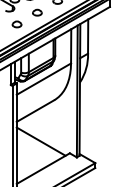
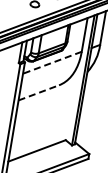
line: (43, 79) -> (51, 63), solid -> dashed
line: (35, 111) -> (38, 93), solid -> dashed
line: (40, 141) -> (38, 123), removed

